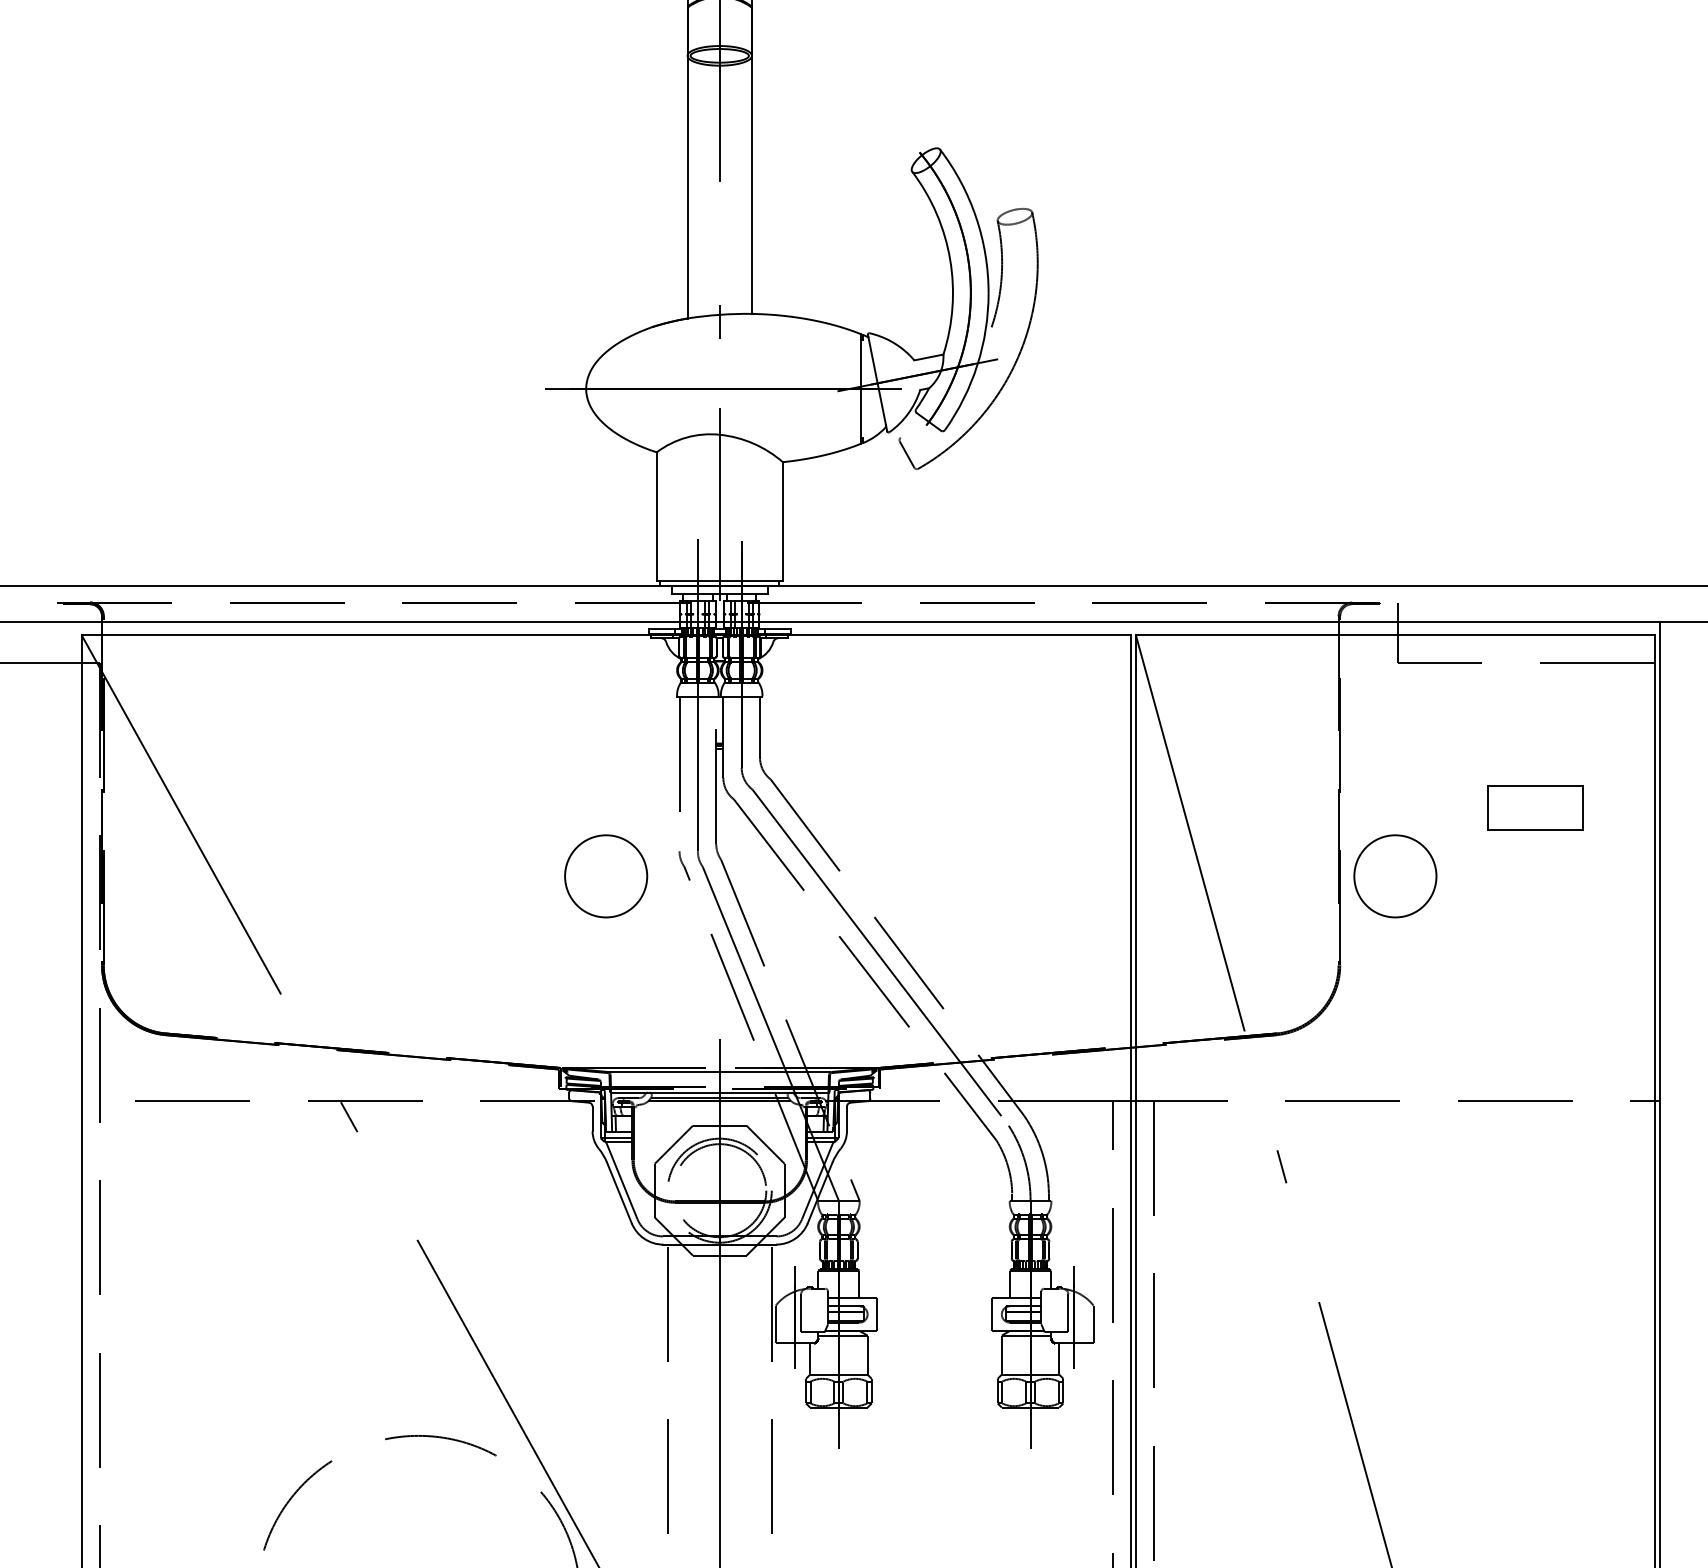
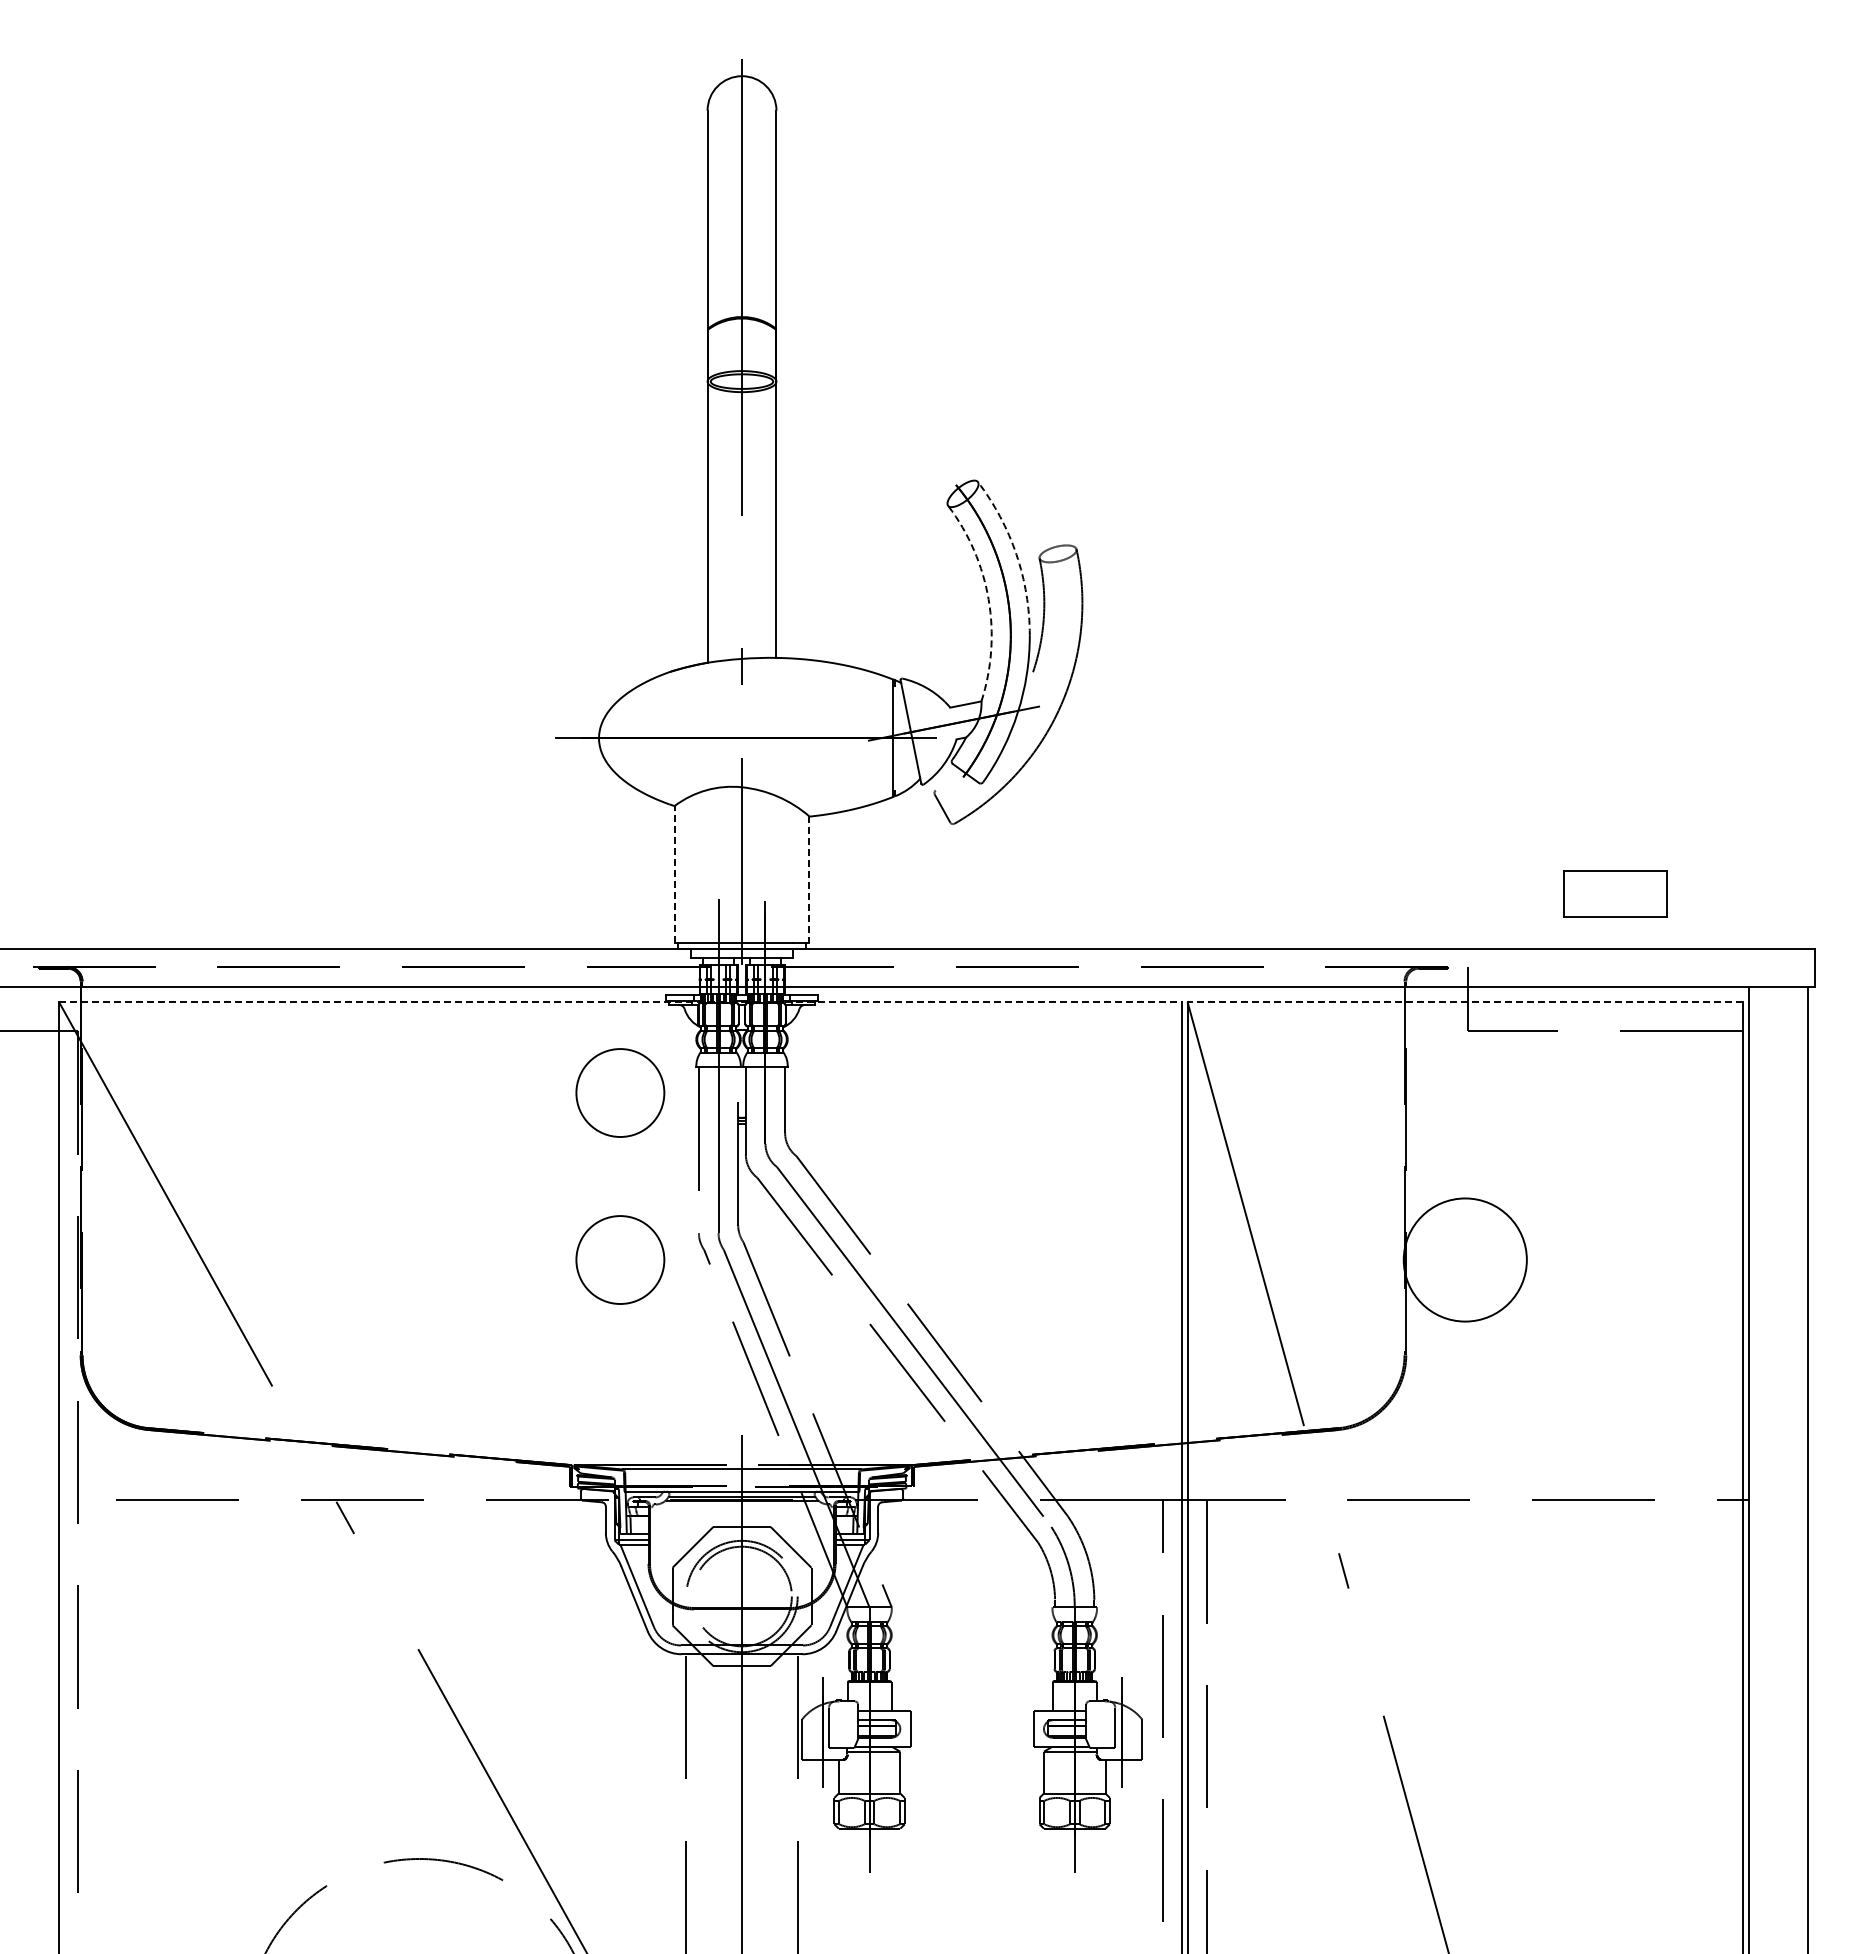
arc: (976, 217) -> (1016, 554), solid -> dashed
arc: (950, 259) -> (988, 599), solid -> dashed
line: (656, 516) -> (674, 874), solid -> dashed
line: (782, 521) -> (809, 880), solid -> dashed
line: (606, 635) -> (620, 1002), solid -> dashed
line: (1395, 635) -> (1465, 1002), solid -> dashed
circle: (606, 719) -> (620, 1092), added
part: (1535, 807) -> (1615, 893), moved
circle: (1395, 876) -> (1465, 1260), size x1.4

